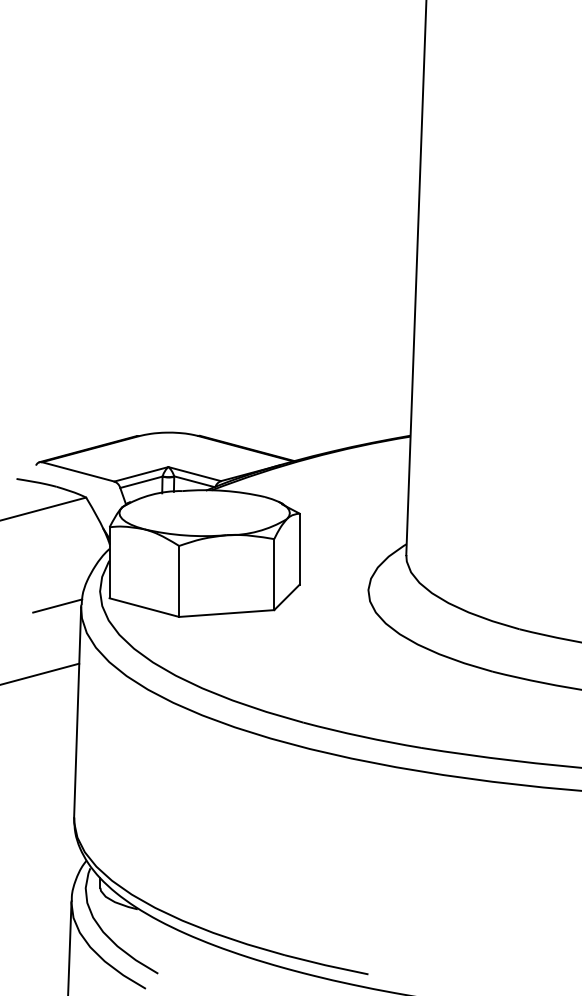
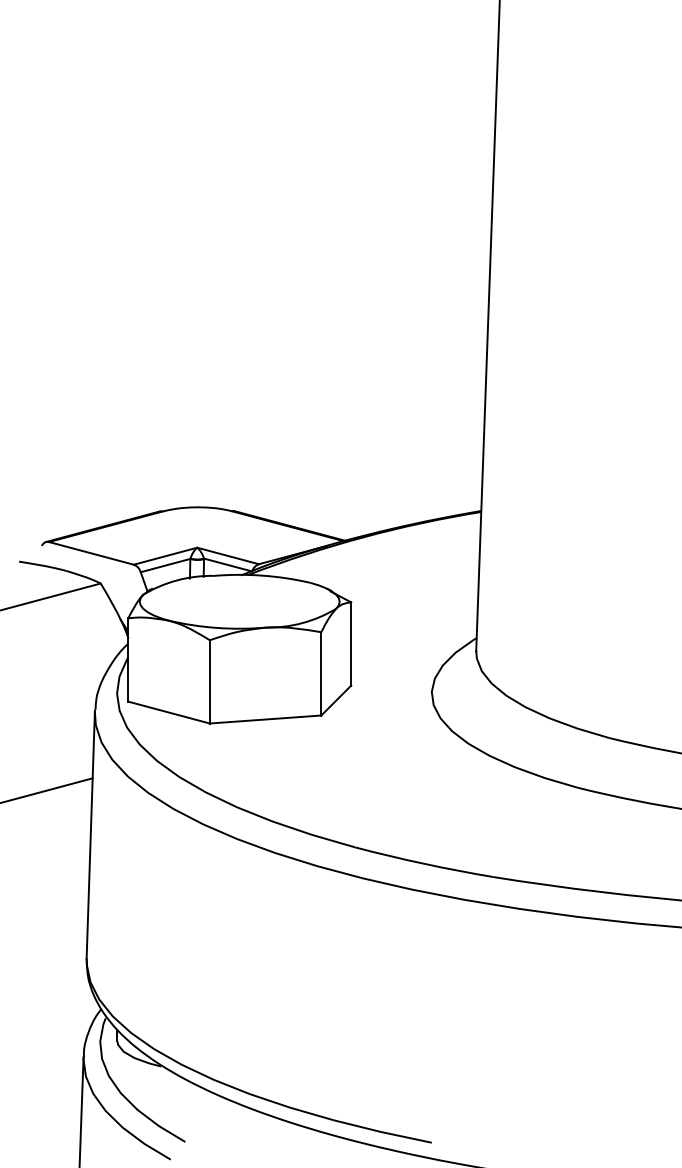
line: (57, 605) -> (67, 710), removed

